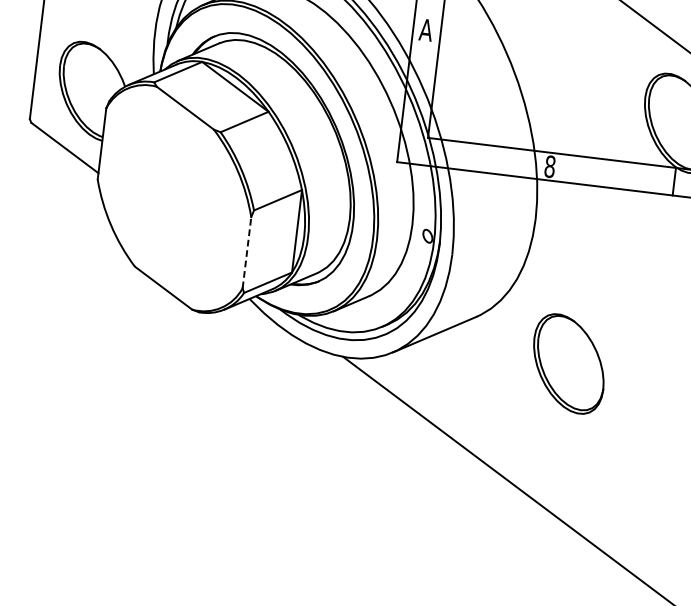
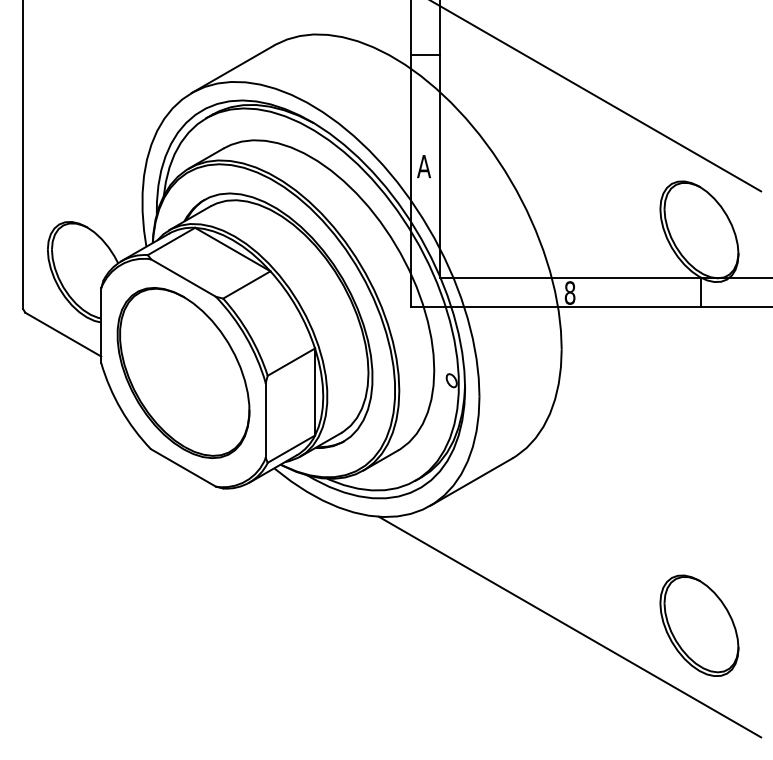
part: (174, 198) -> (183, 373), added
line: (246, 251) -> (265, 419), dashed -> solid
part: (568, 363) -> (699, 625), moved

